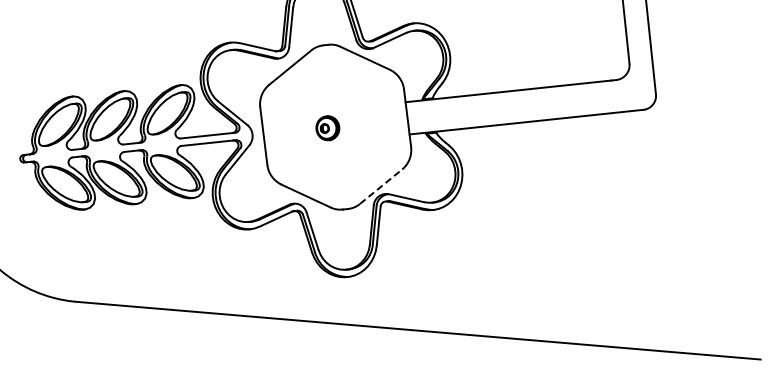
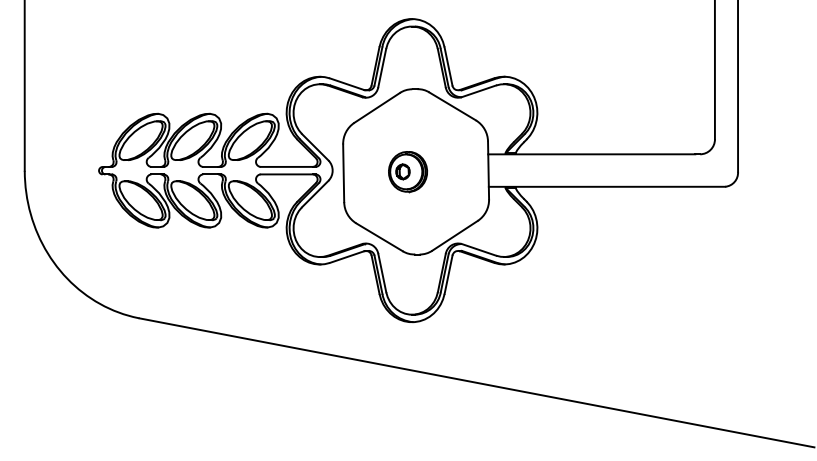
part: (328, 128) -> (408, 172), size x1.67
line: (381, 186) -> (455, 235), dashed -> solid

